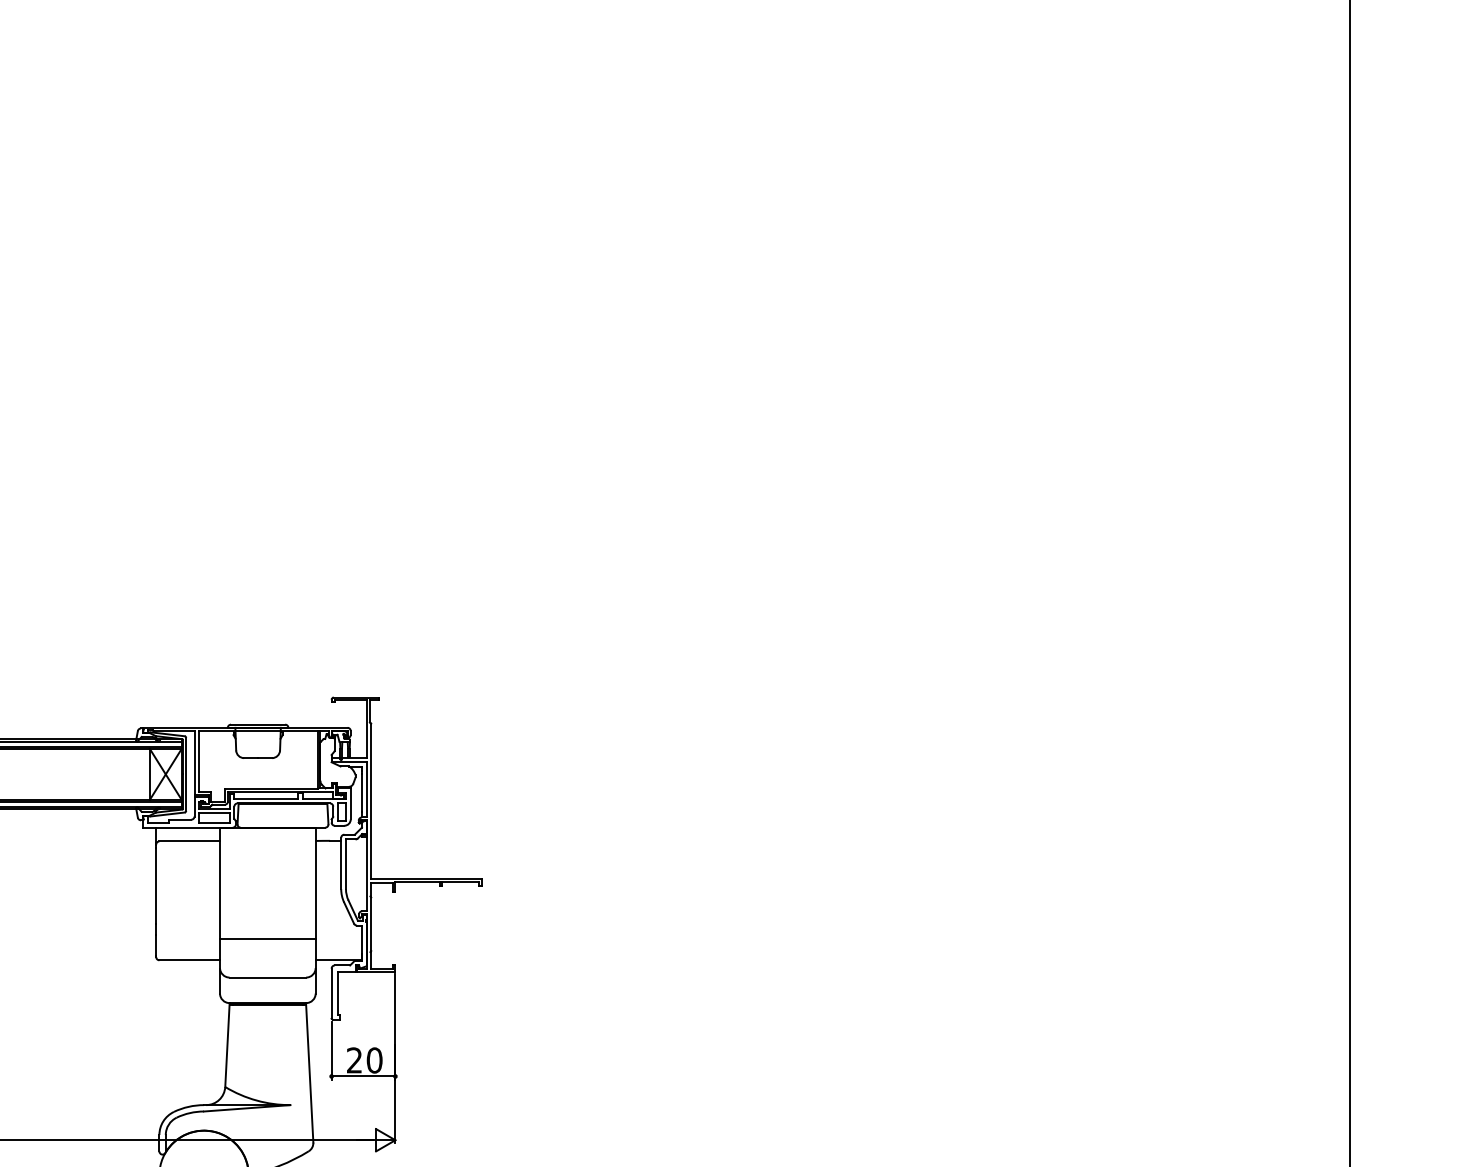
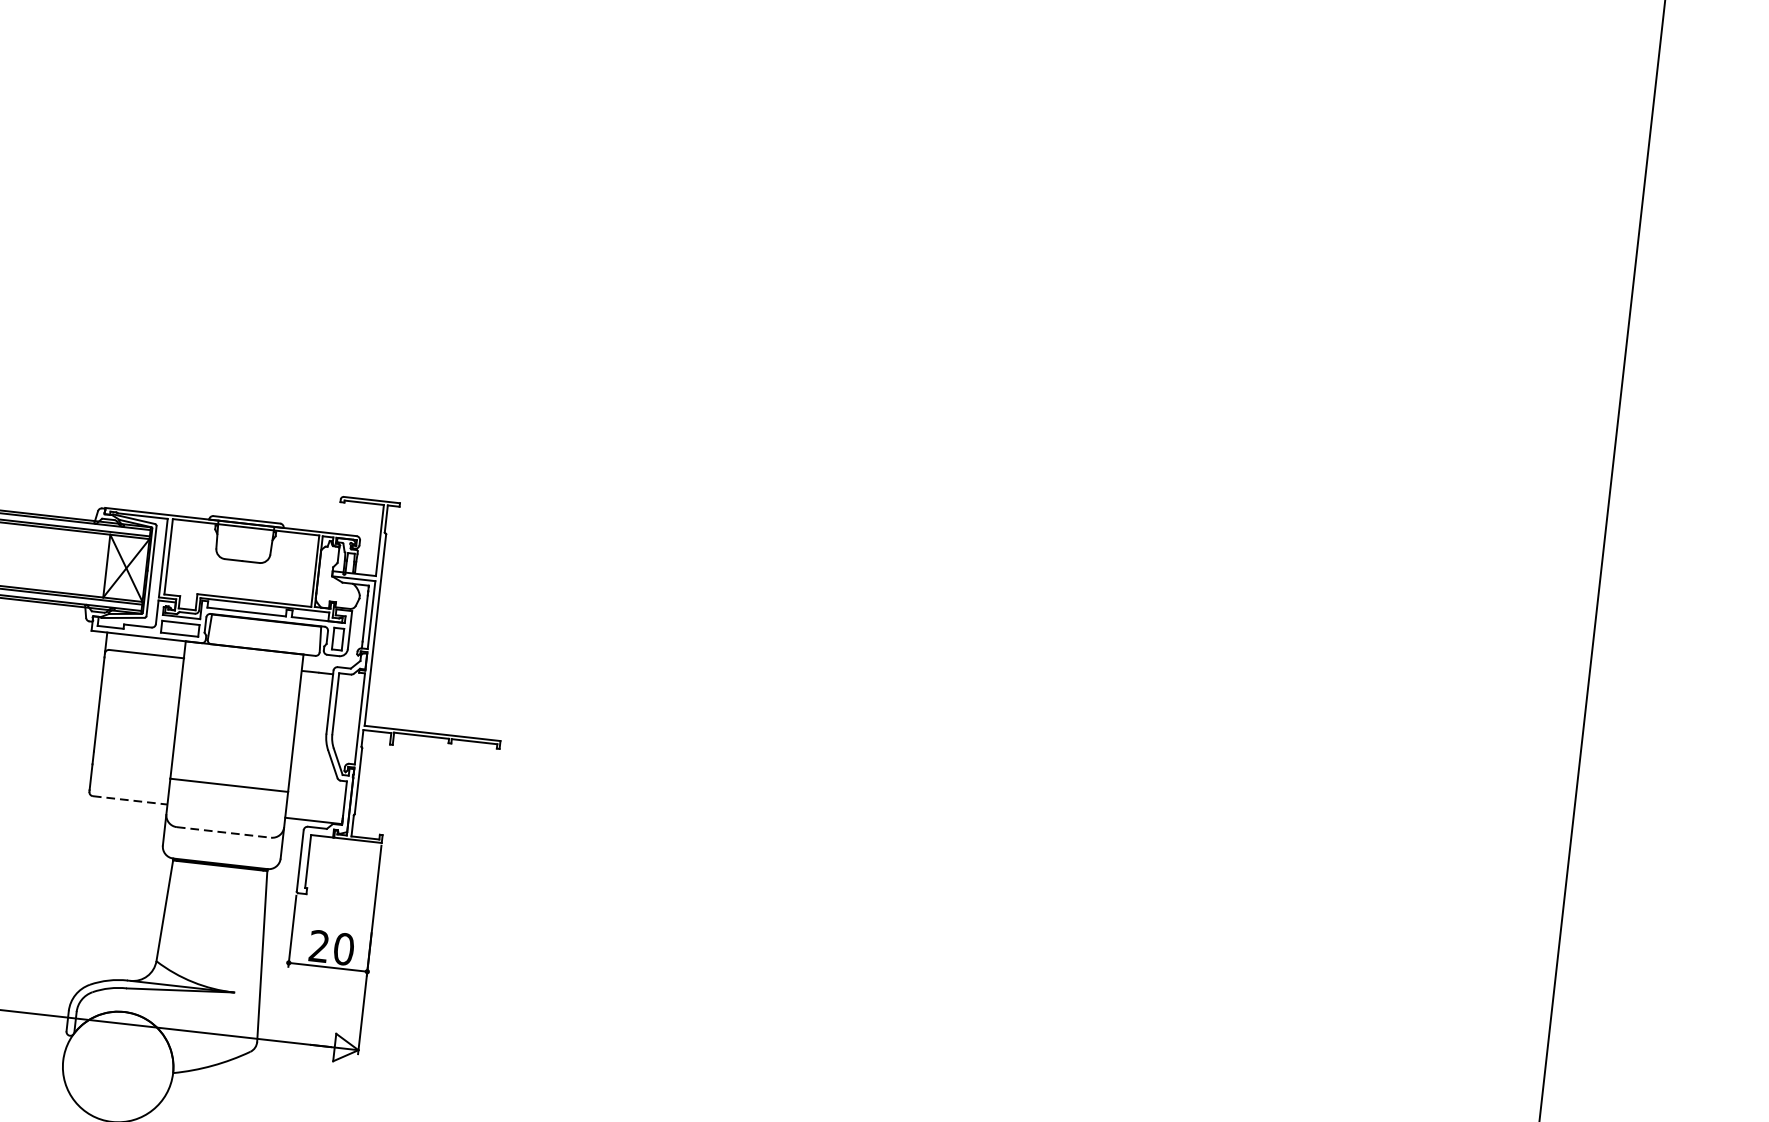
line: (190, 960) -> (131, 800), solid -> dashed
line: (268, 977) -> (224, 832), solid -> dashed

